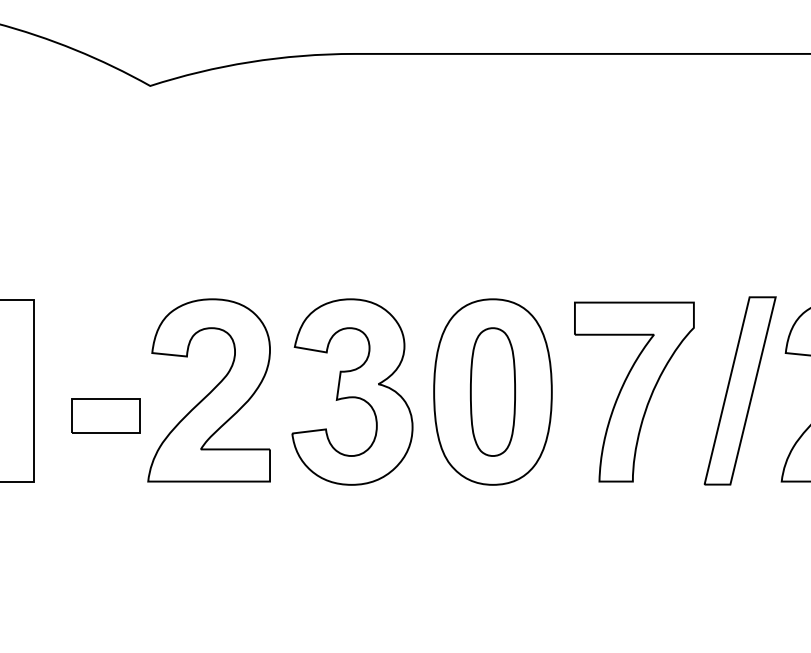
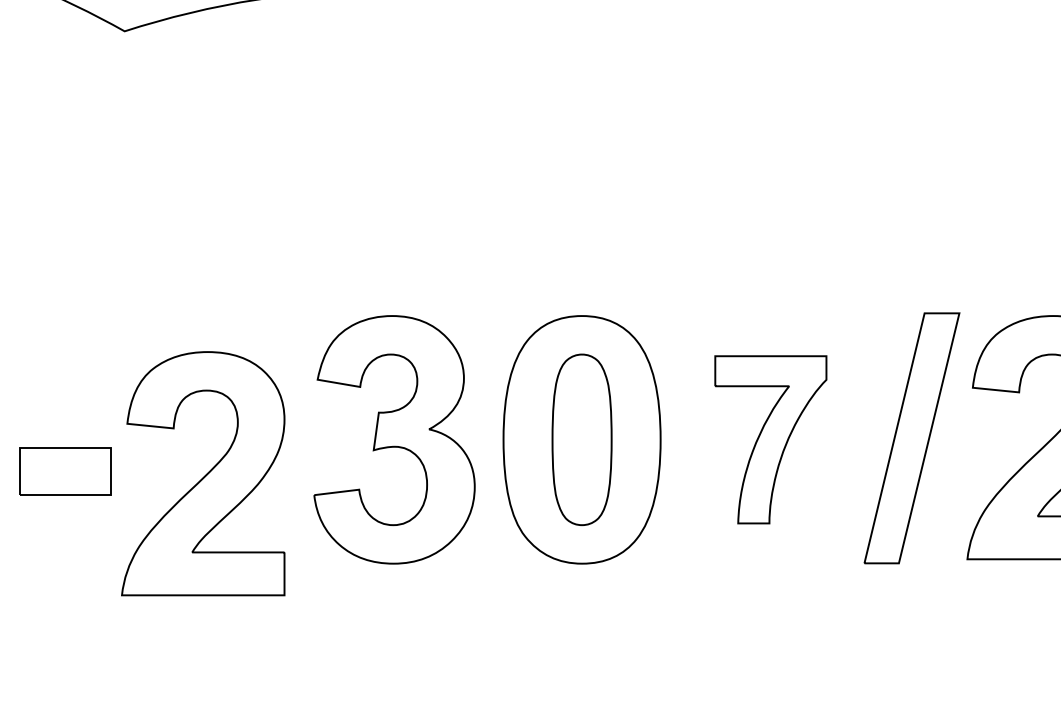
part: (208, 390) -> (202, 473), moved
part: (634, 391) -> (770, 439), size x0.7

